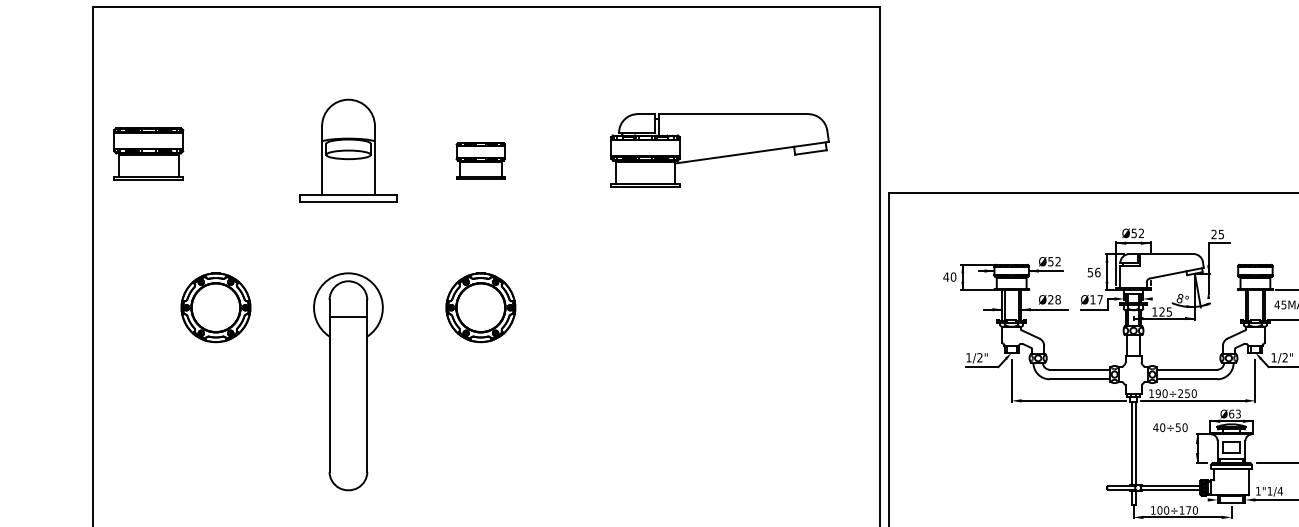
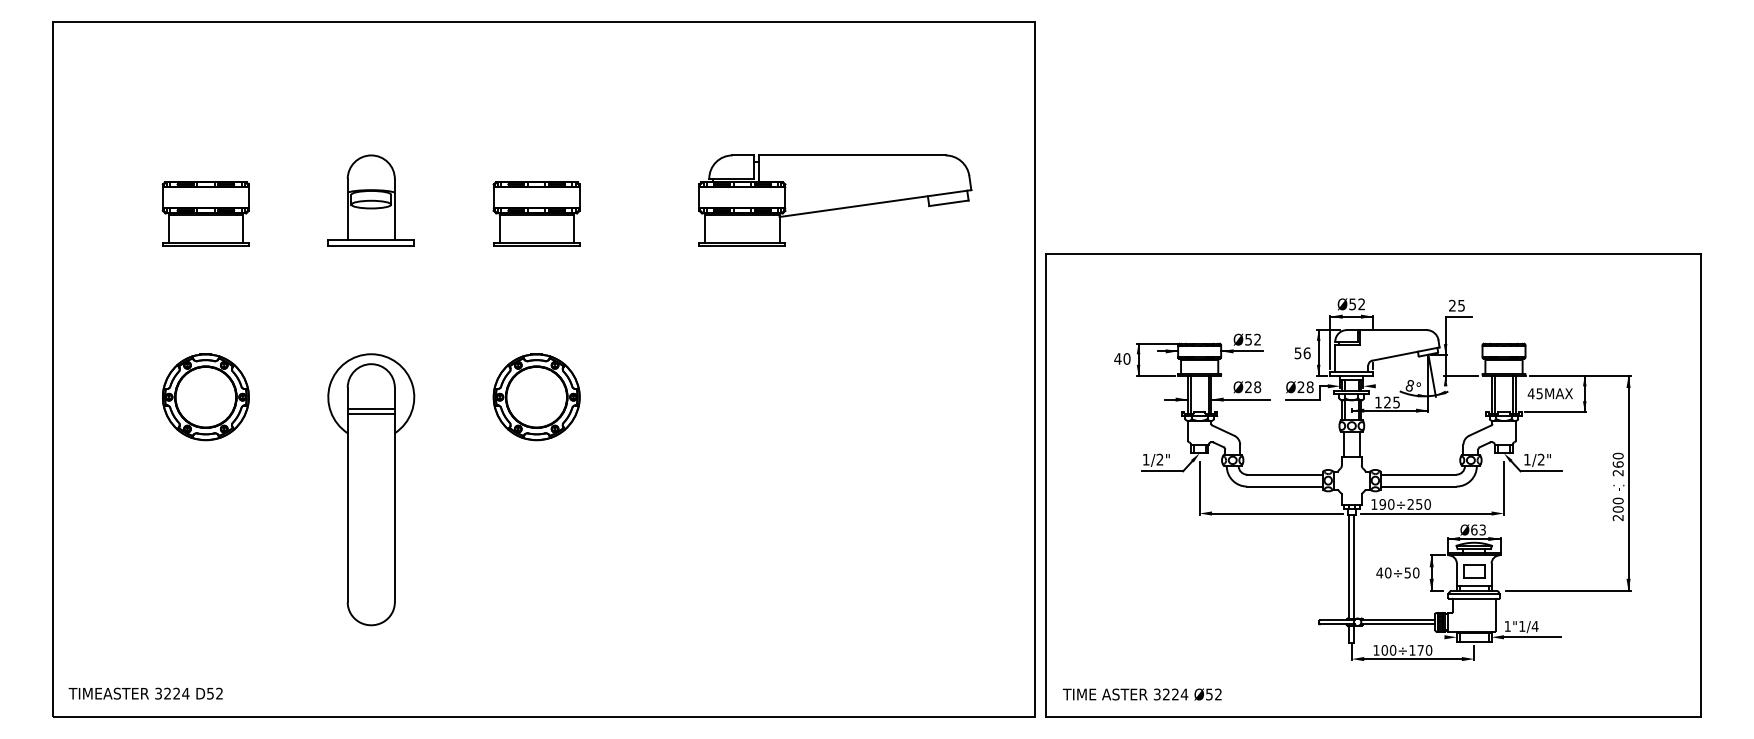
part: (347, 150) -> (370, 200), size x0.71
part: (148, 153) -> (205, 213), moved
part: (480, 160) -> (536, 213), size x1.43
line: (1221, 290) -> (1461, 375), added
text: (1096, 299) -> (1305, 387), Ø17 -> Ø28
line: (347, 320) -> (370, 413), added
text: (1170, 427) -> (1397, 572), moved

